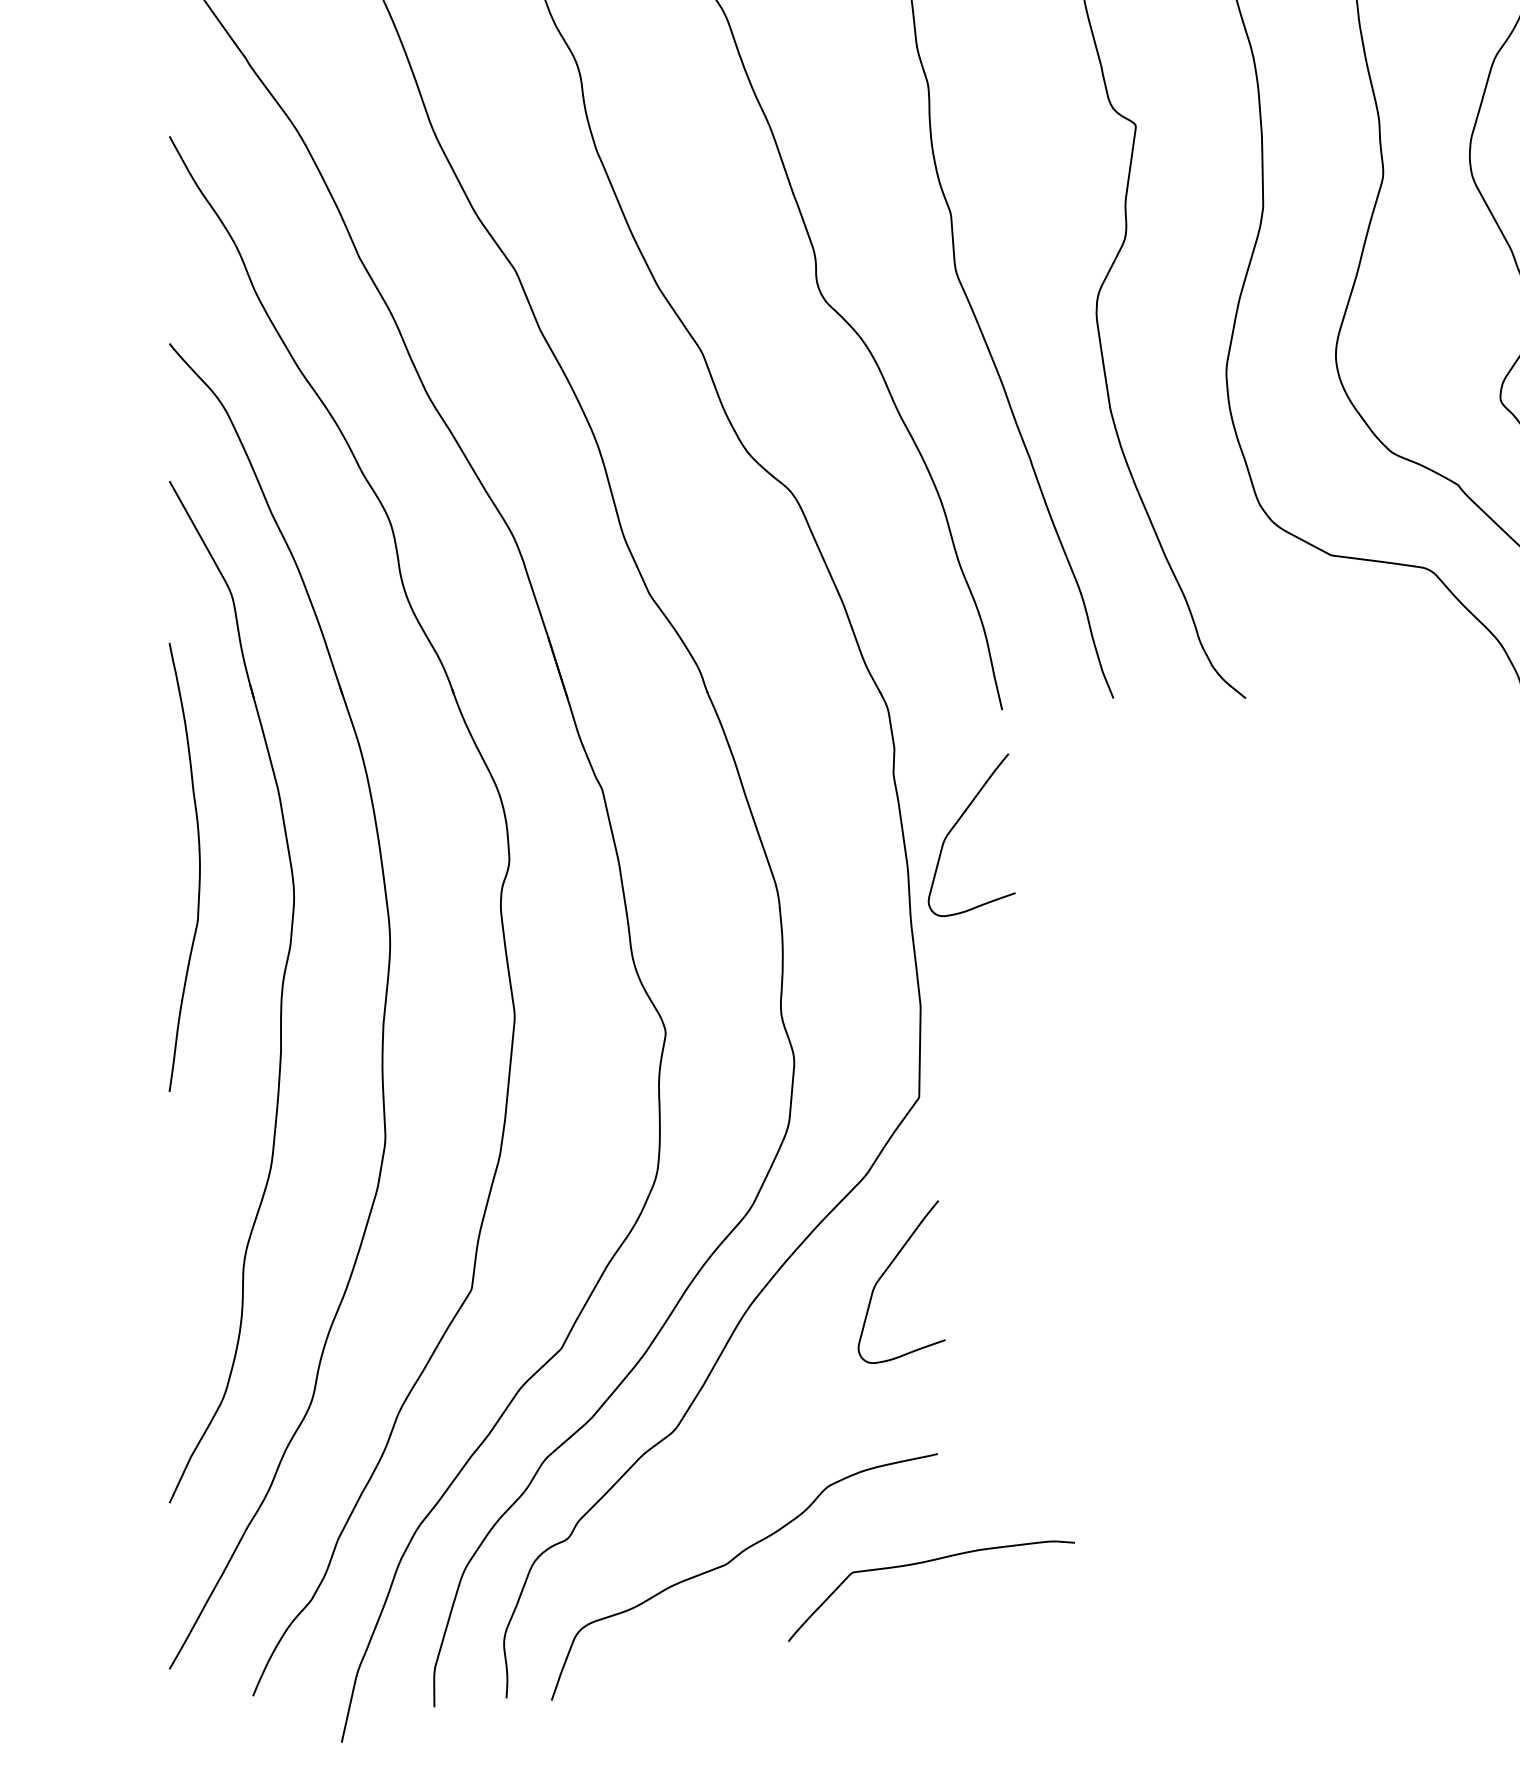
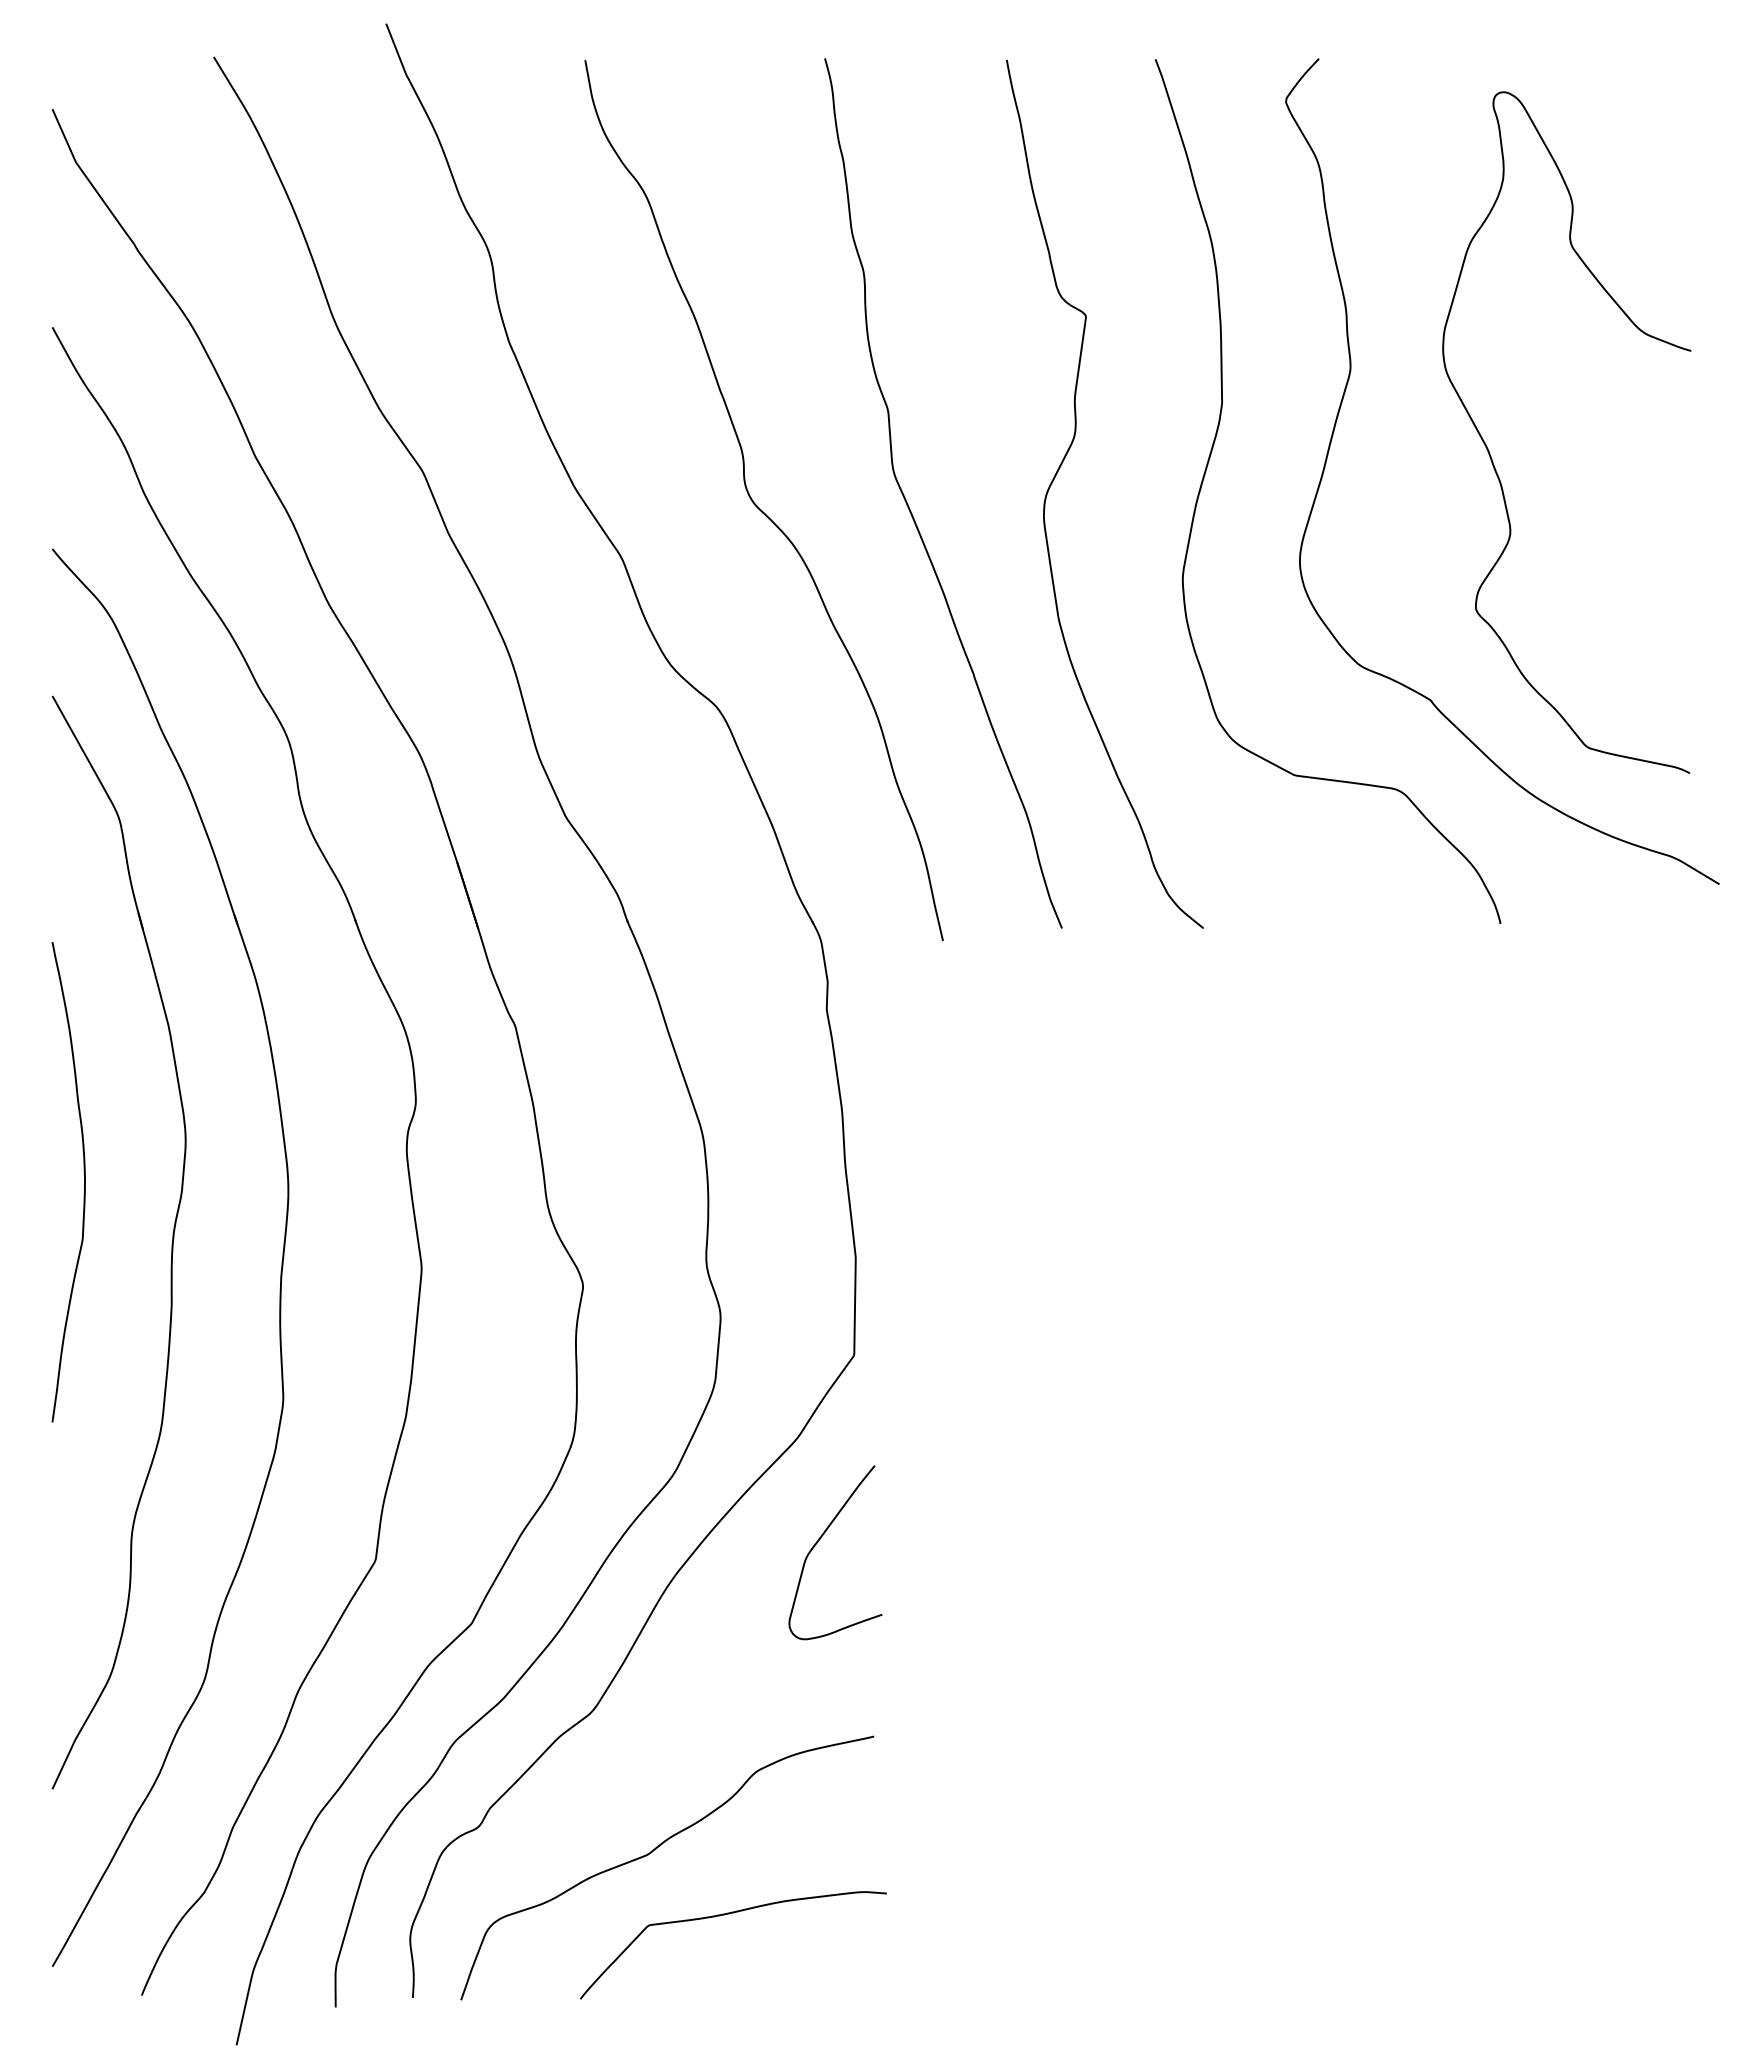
curve: (955, 825) -> (893, 1064), removed
curve: (199, 867) -> (84, 1182), moved
curve: (924, 1563) -> (725, 1915), moved

